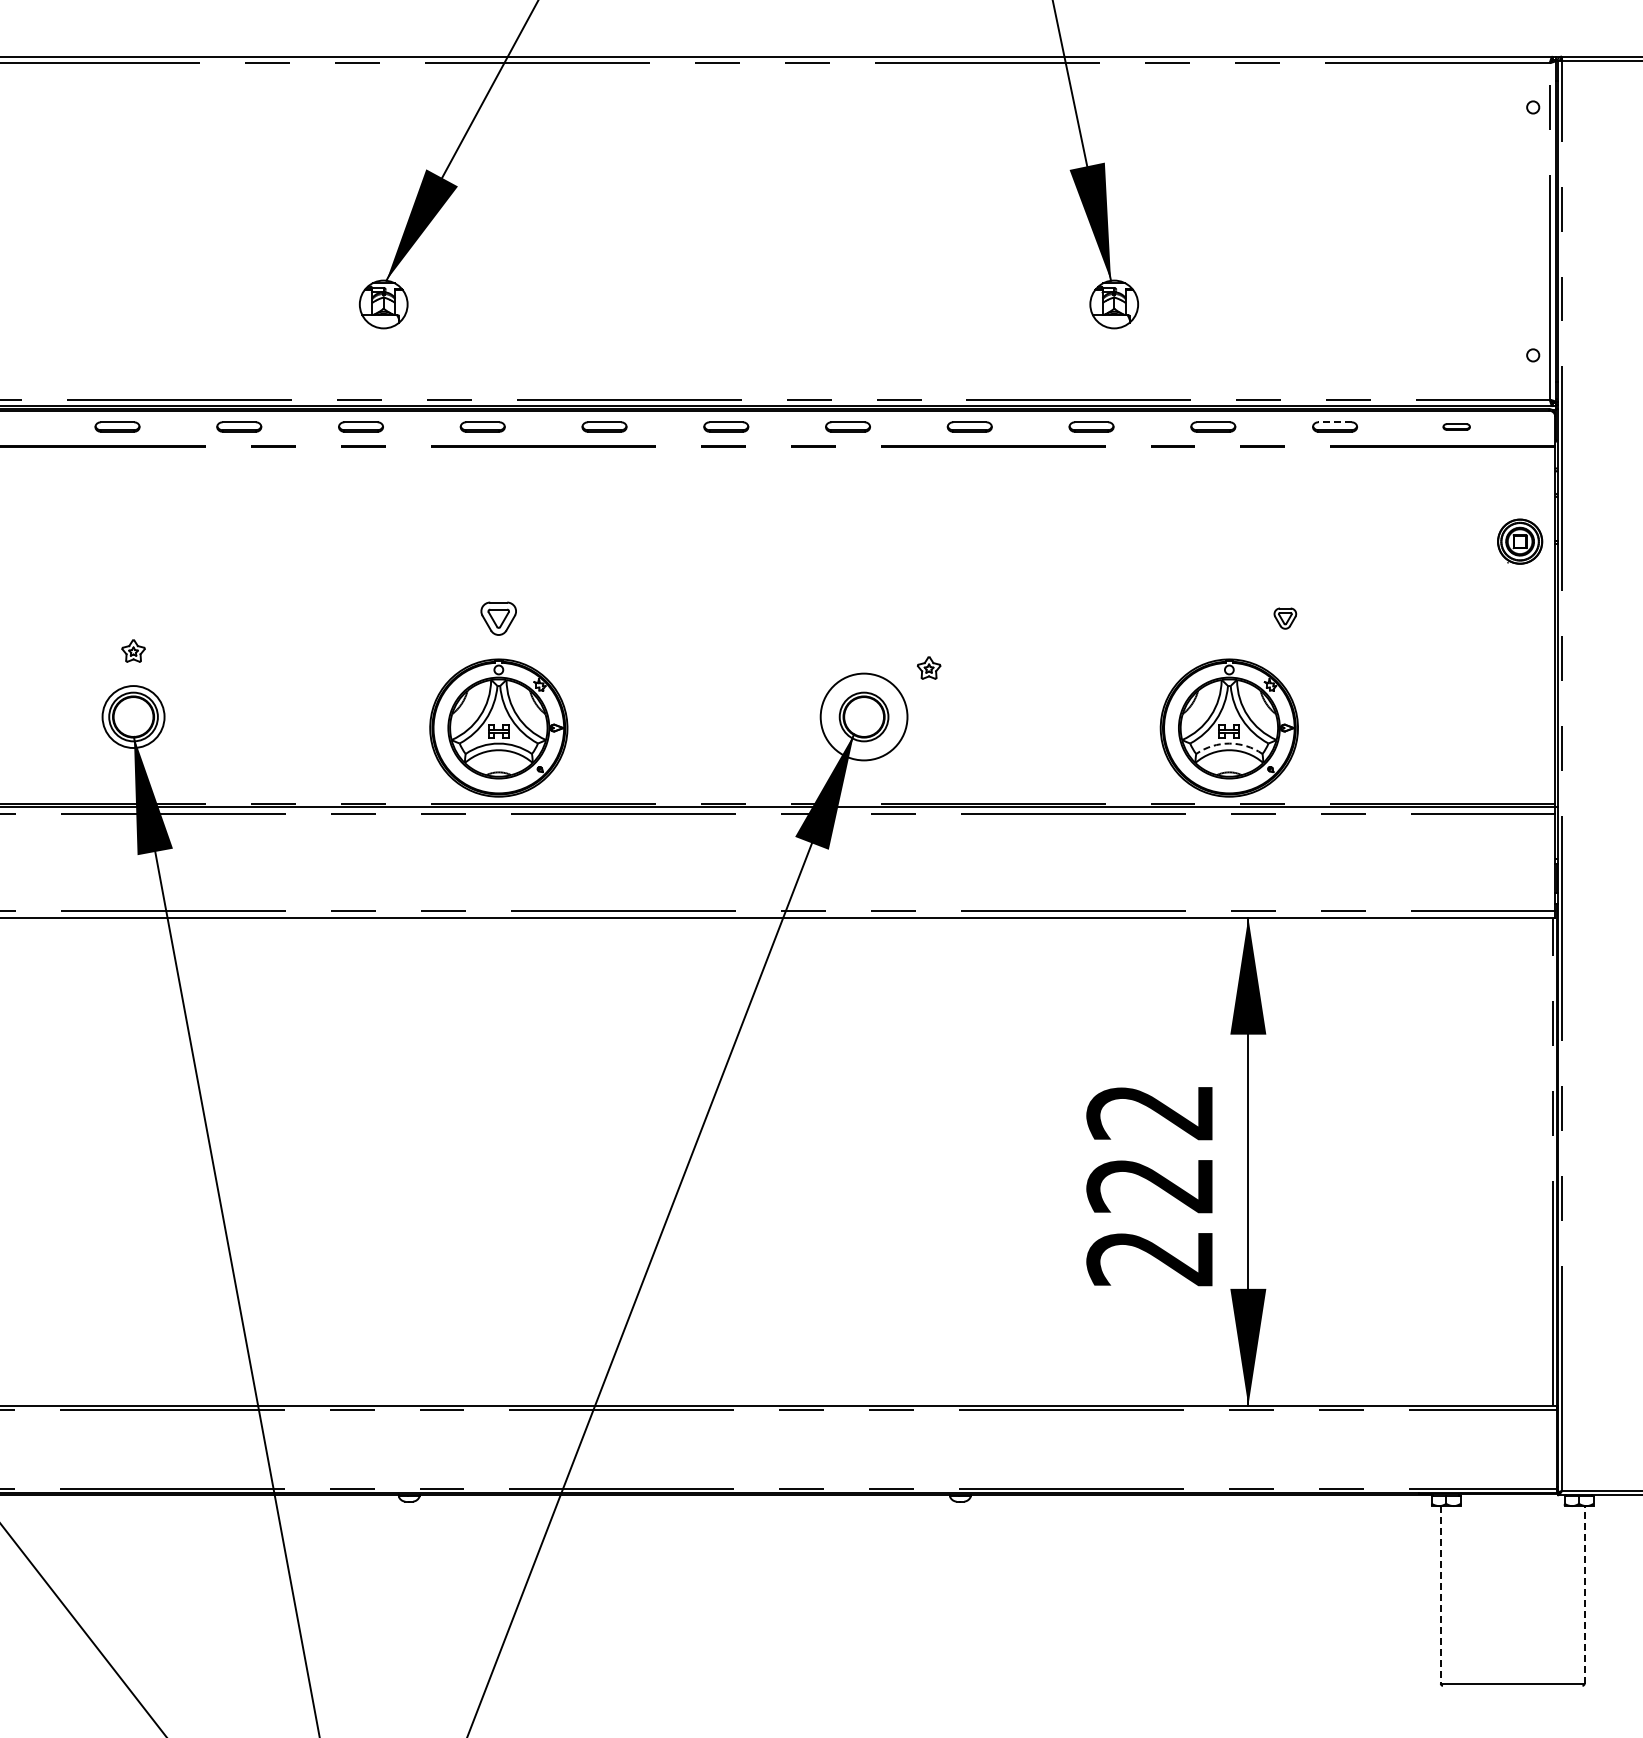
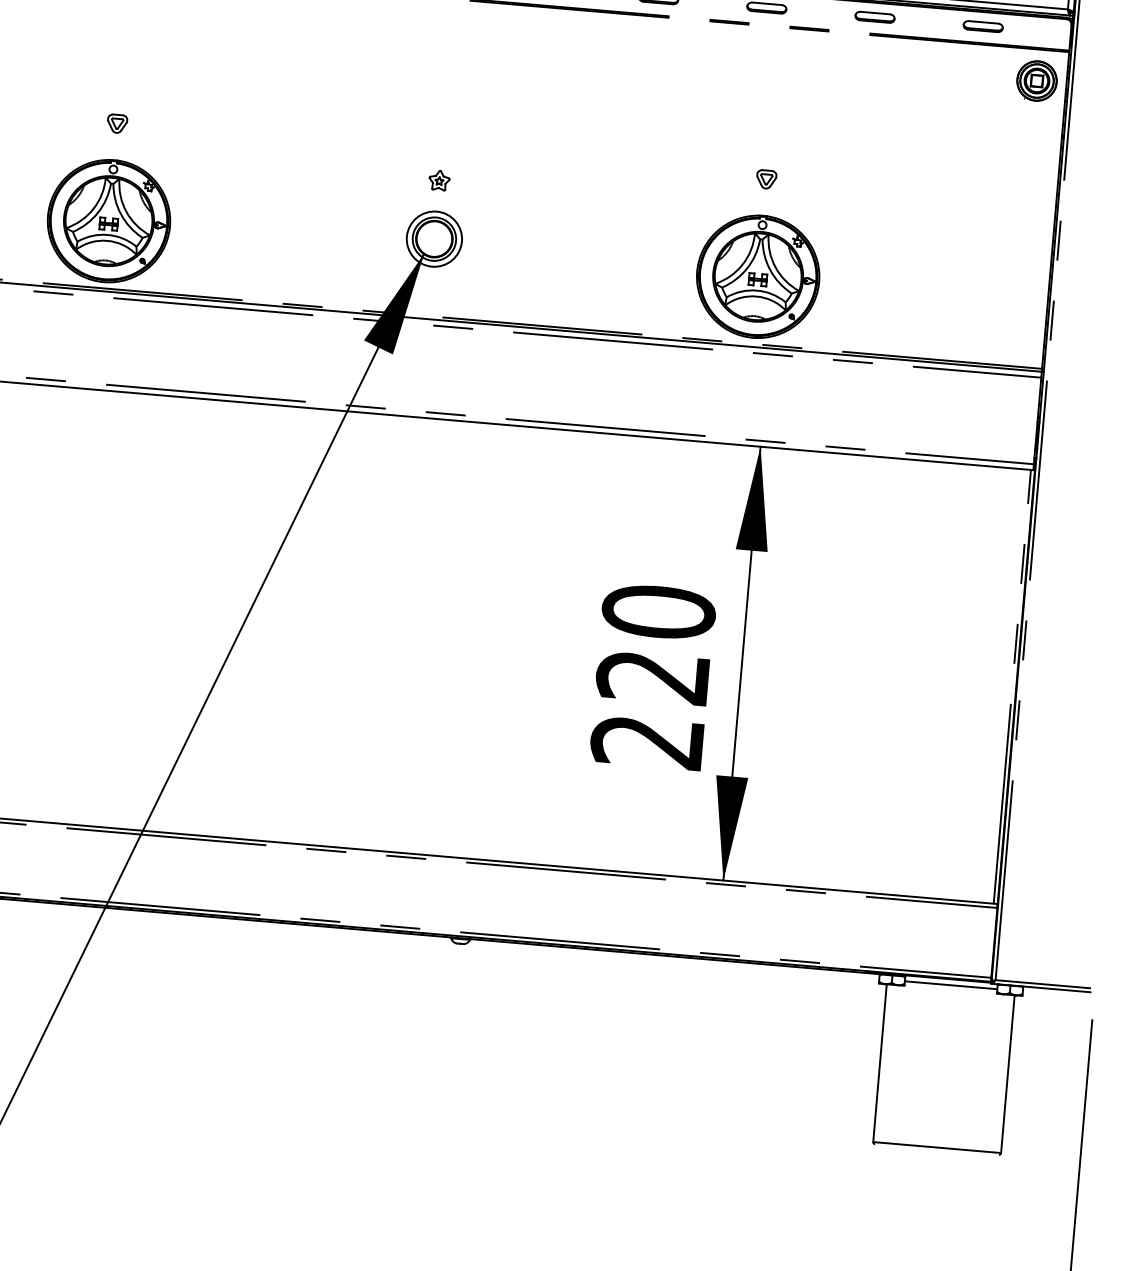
line: (1335, 422) -> (875, 13), dashed -> solid
part: (1456, 426) -> (982, 26), size x1.67
part: (1520, 541) -> (1037, 80), moved
part: (498, 618) -> (117, 123), size x0.62
part: (1285, 618) -> (766, 179), moved
part: (929, 667) -> (439, 180), moved
circle: (864, 717) -> (434, 239), size x0.71
arc: (1229, 743) -> (757, 290), dashed -> solid
text: (1150, 1111) -> (658, 611), 222 -> 220
line: (1512, 1501) -> (950, 985), added
line: (1440, 1594) -> (879, 1062), dashed -> solid
line: (1584, 1594) -> (1007, 1073), dashed -> solid

